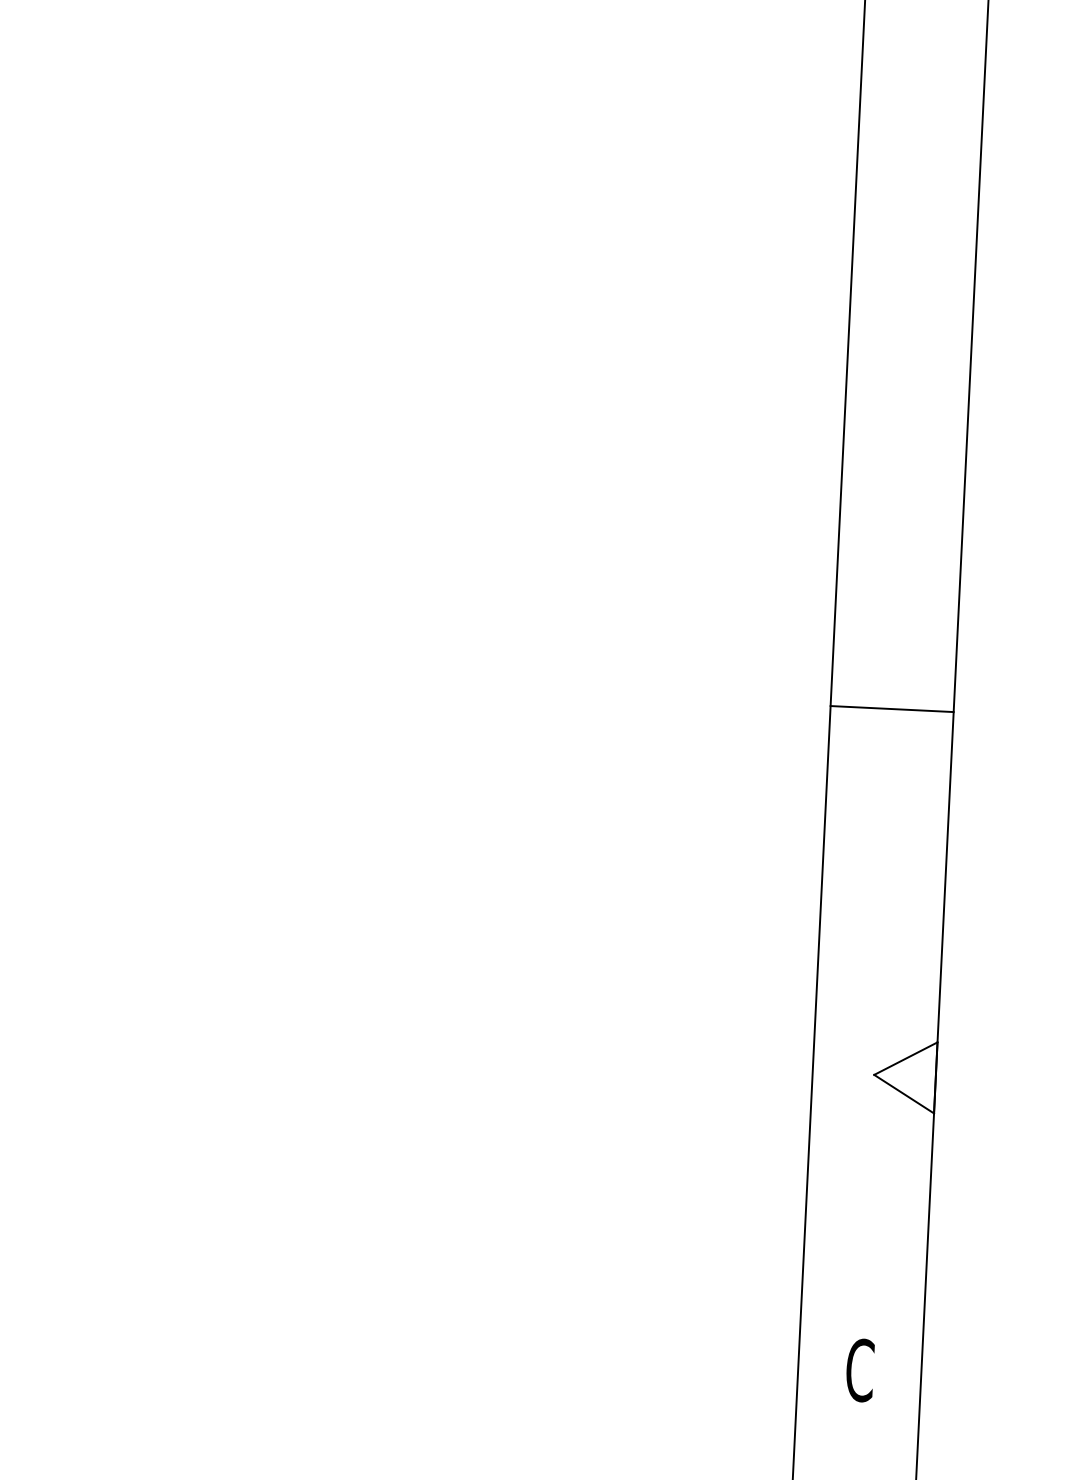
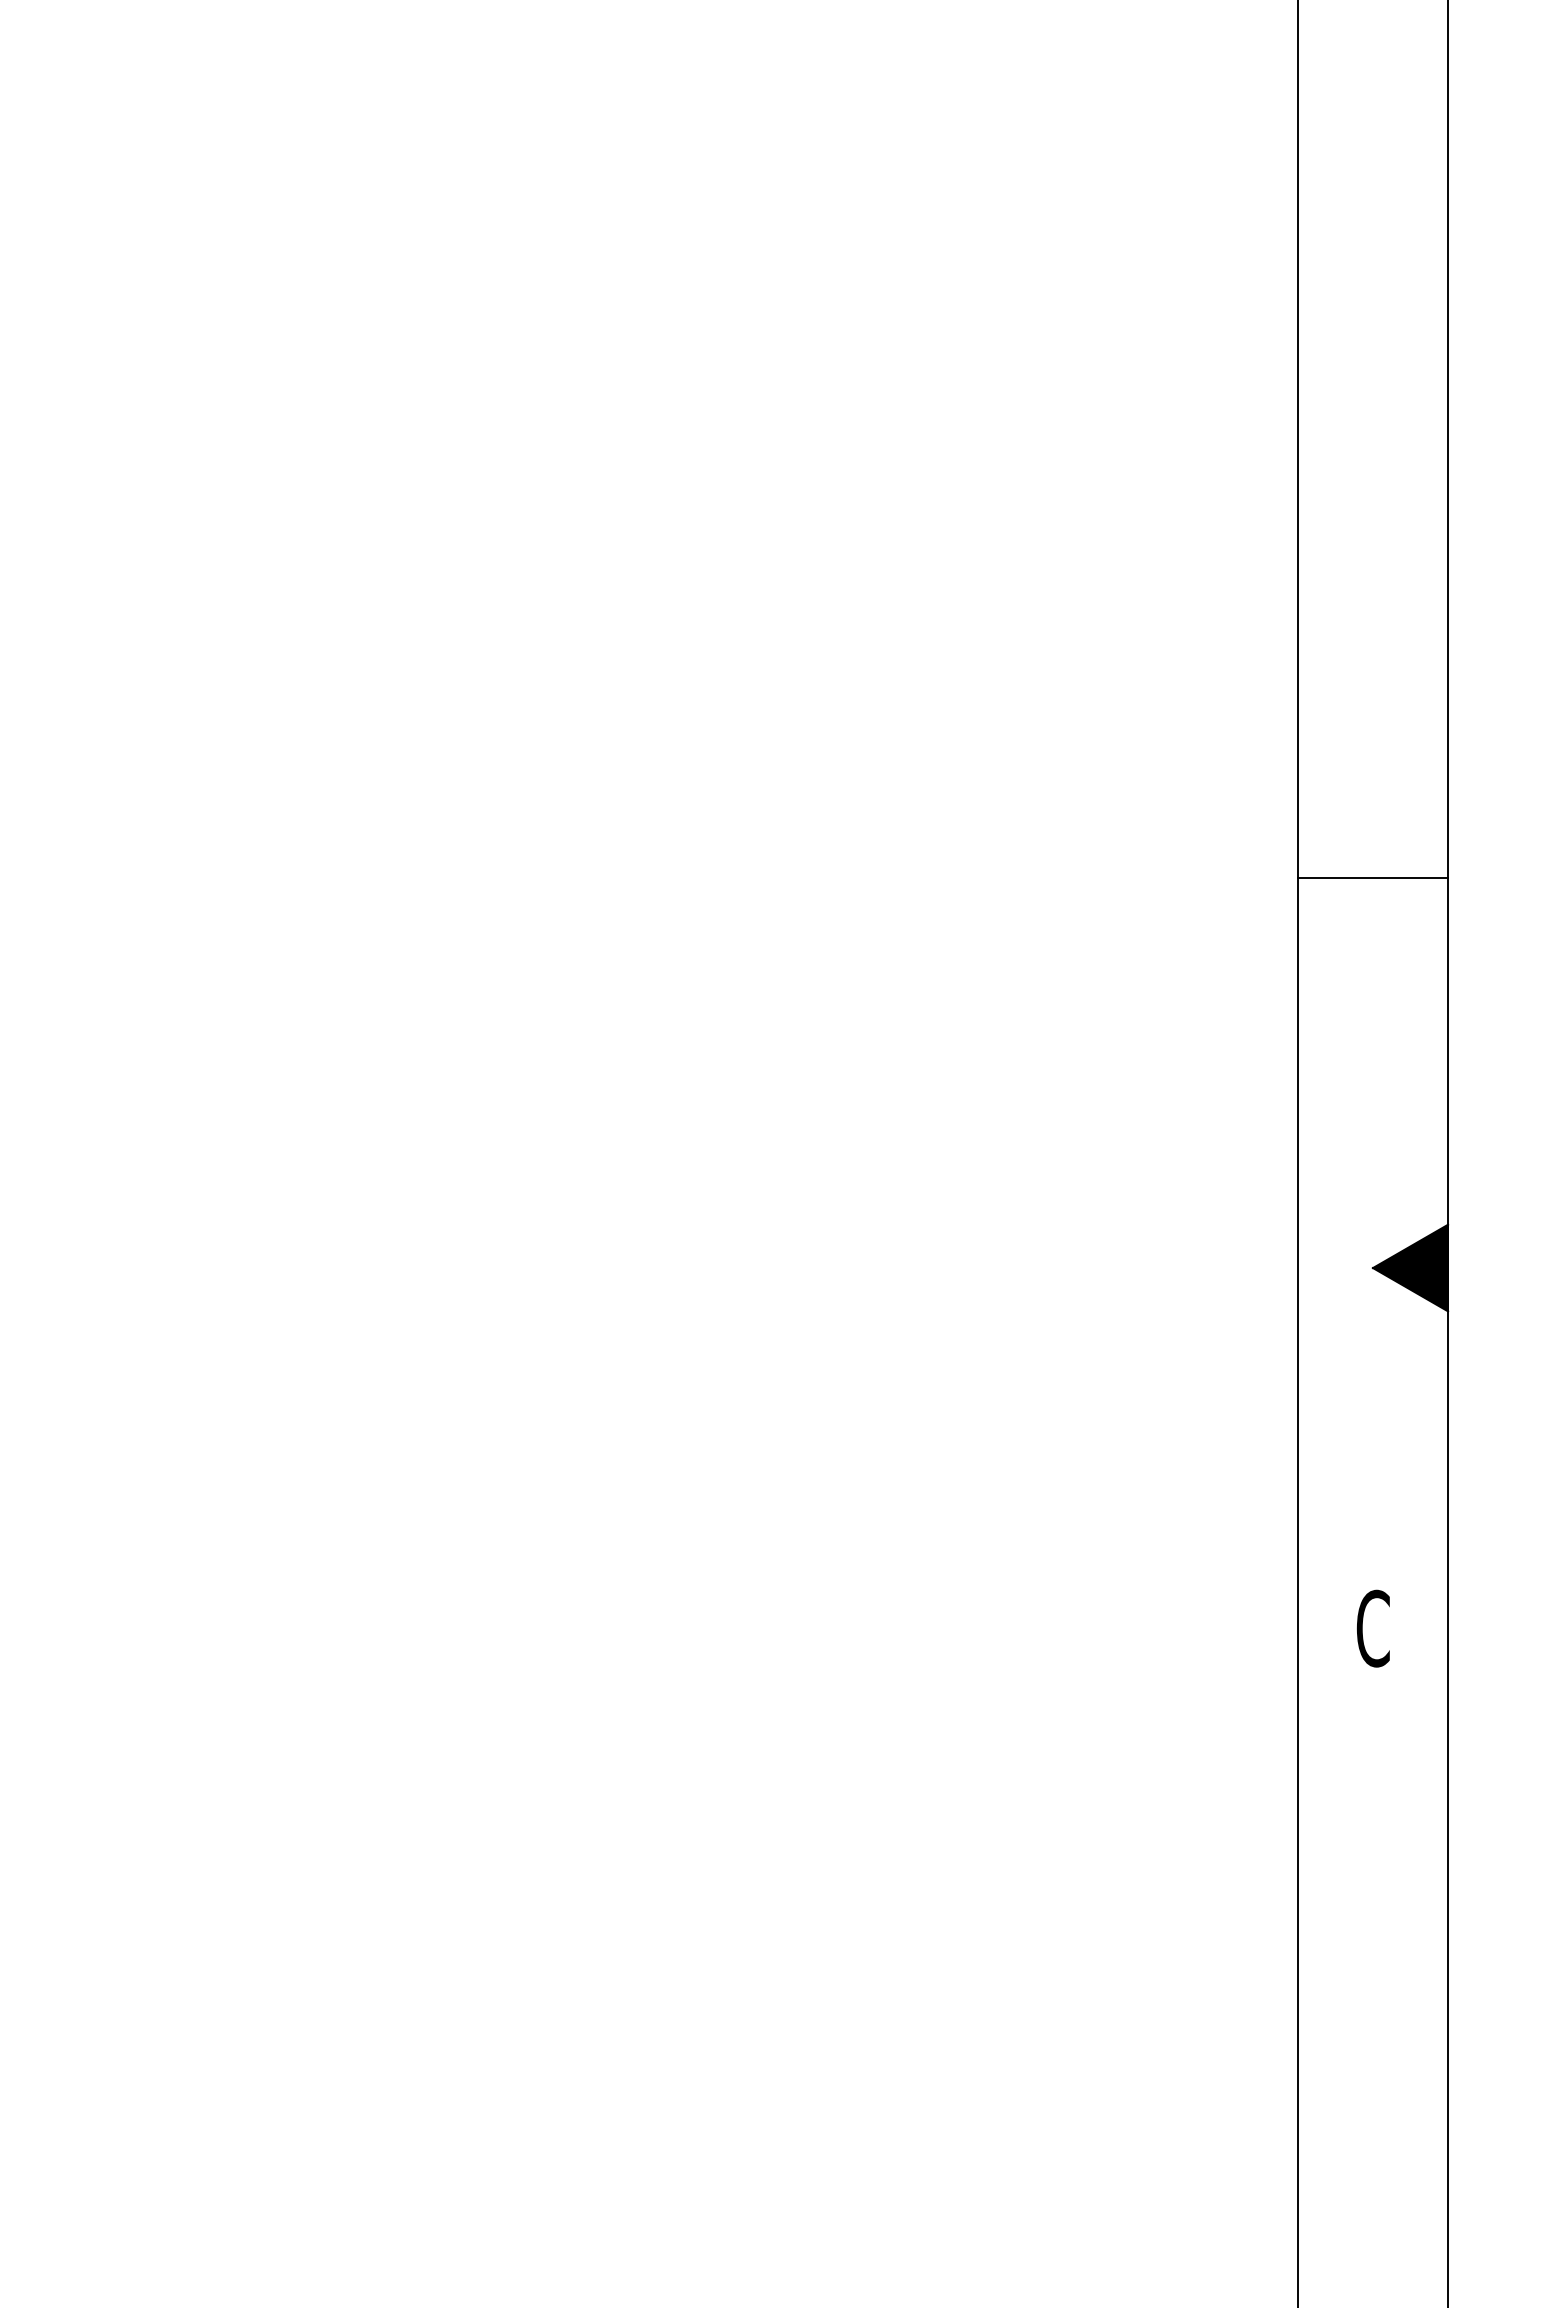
line: (891, 708) -> (1372, 877), moved
fill: (905, 1075) -> (1410, 1267), added

